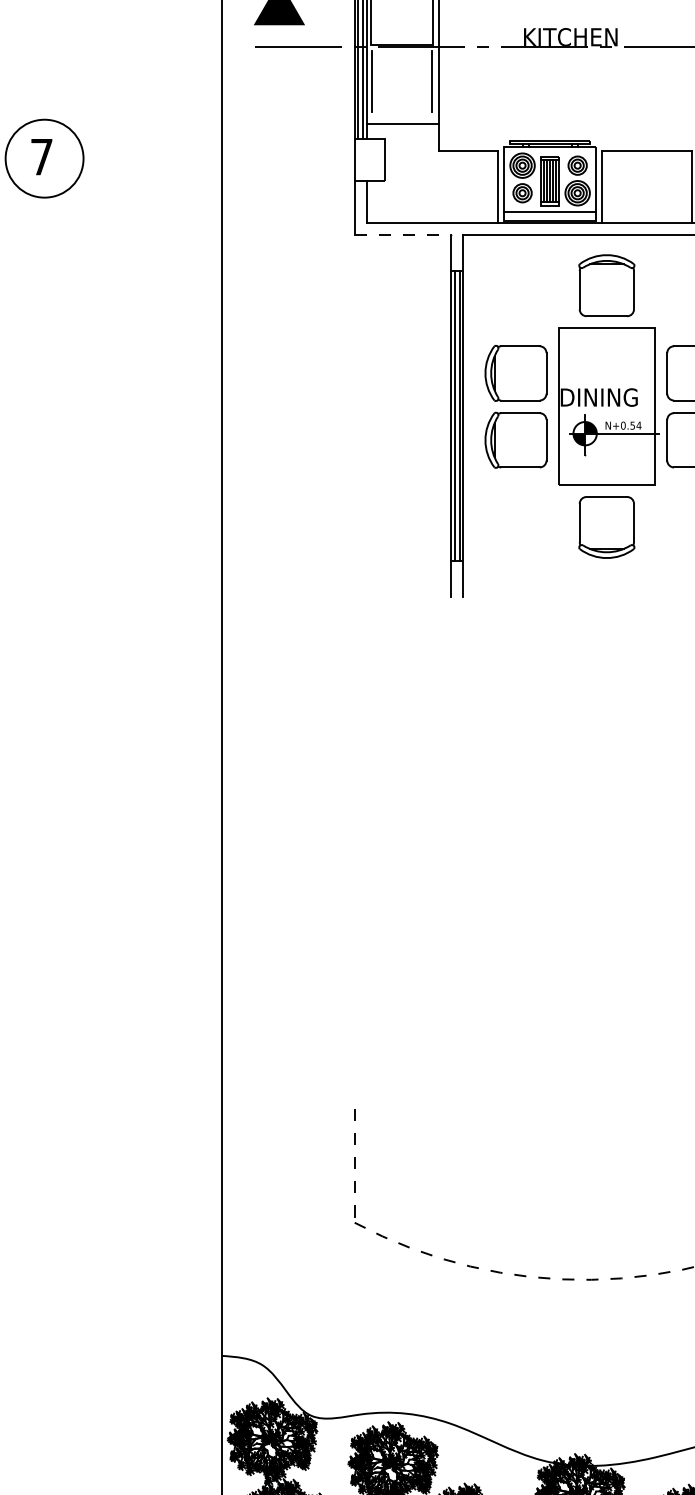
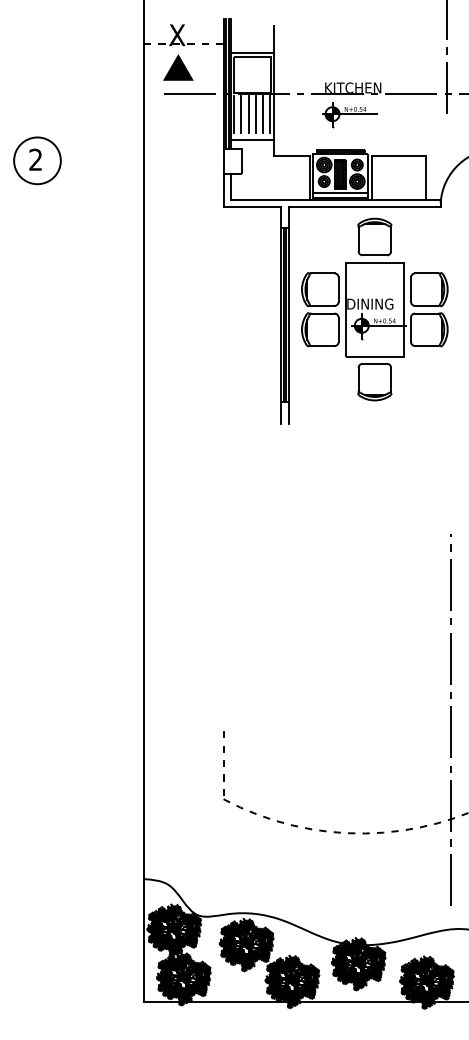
line: (384, 81) -> (241, 114), added
line: (396, 81) -> (248, 114), added
line: (407, 81) -> (255, 114), added
line: (419, 81) -> (262, 114), added
part: (564, 83) -> (349, 115), added
text: (41, 156) -> (35, 159), 7 -> 2
line: (402, 234) -> (252, 206), dashed -> solid

